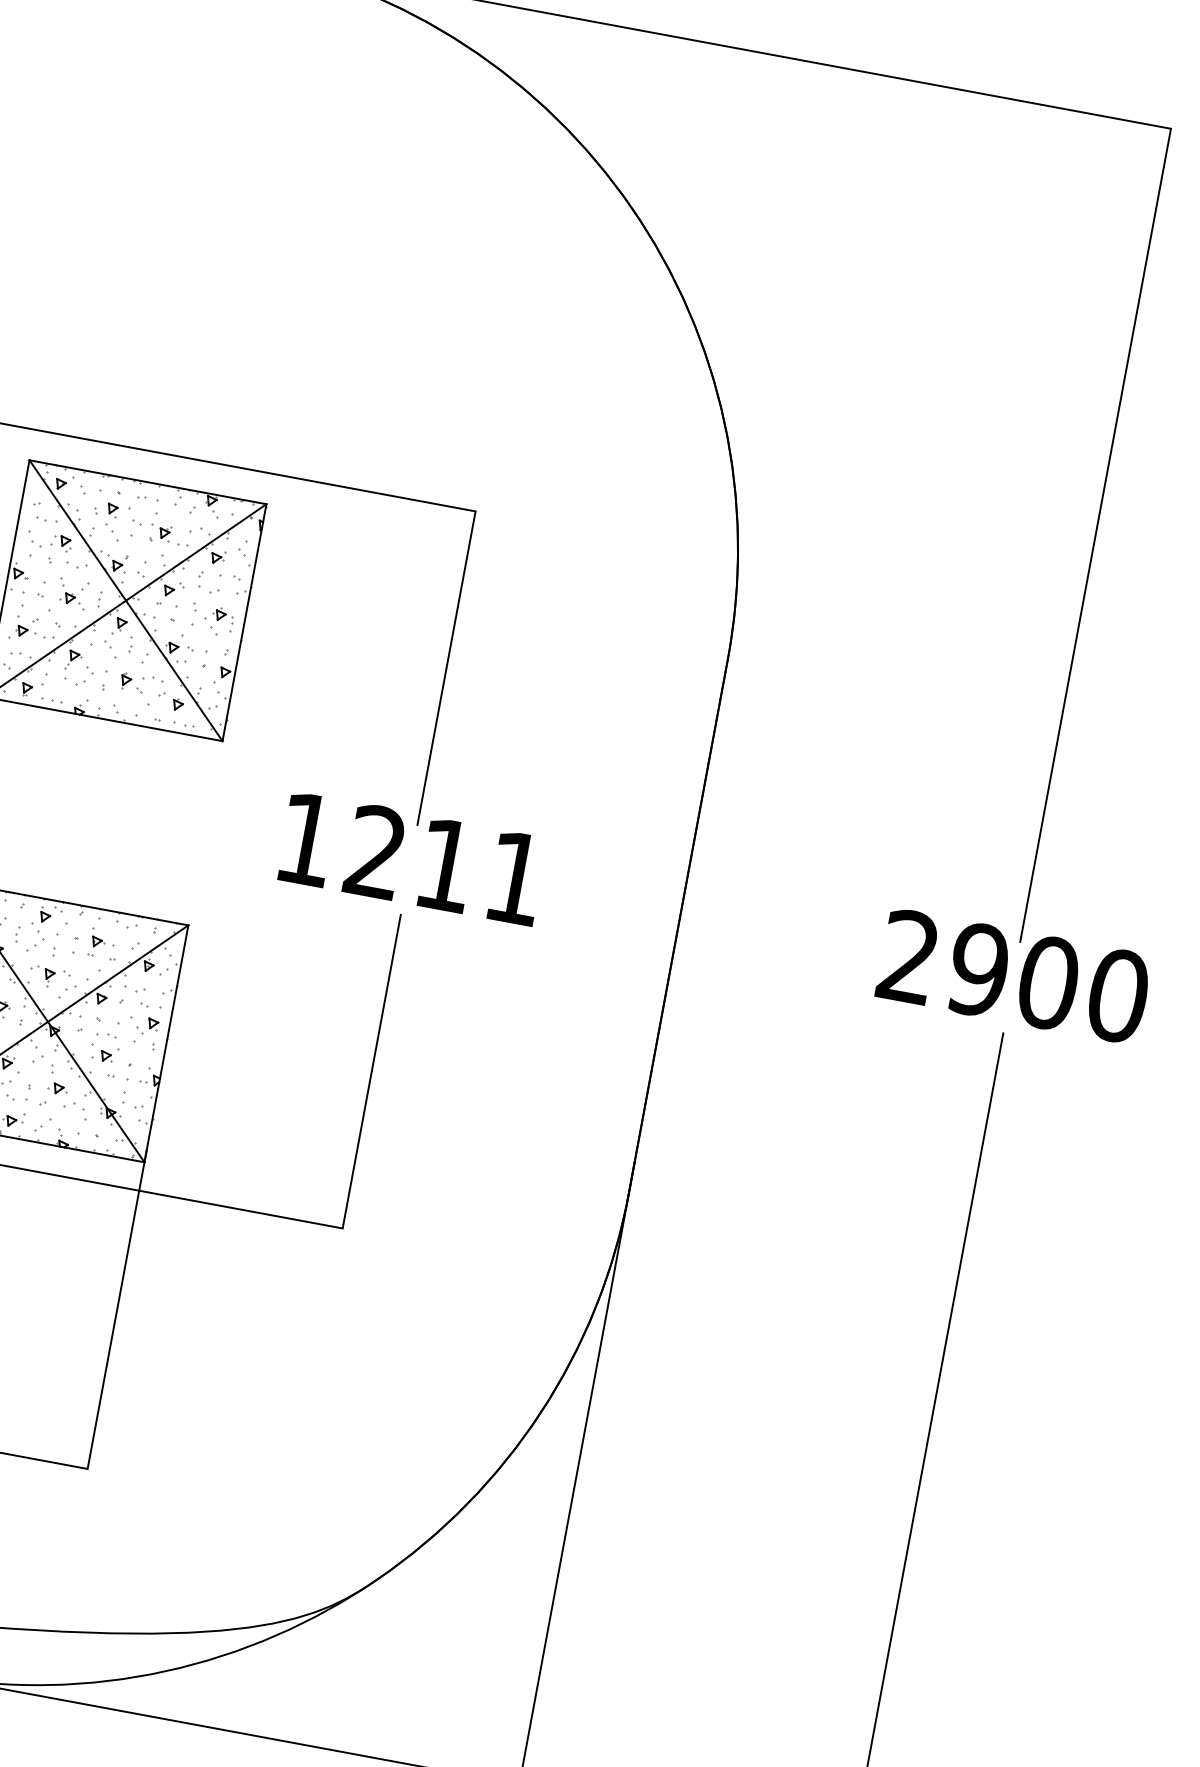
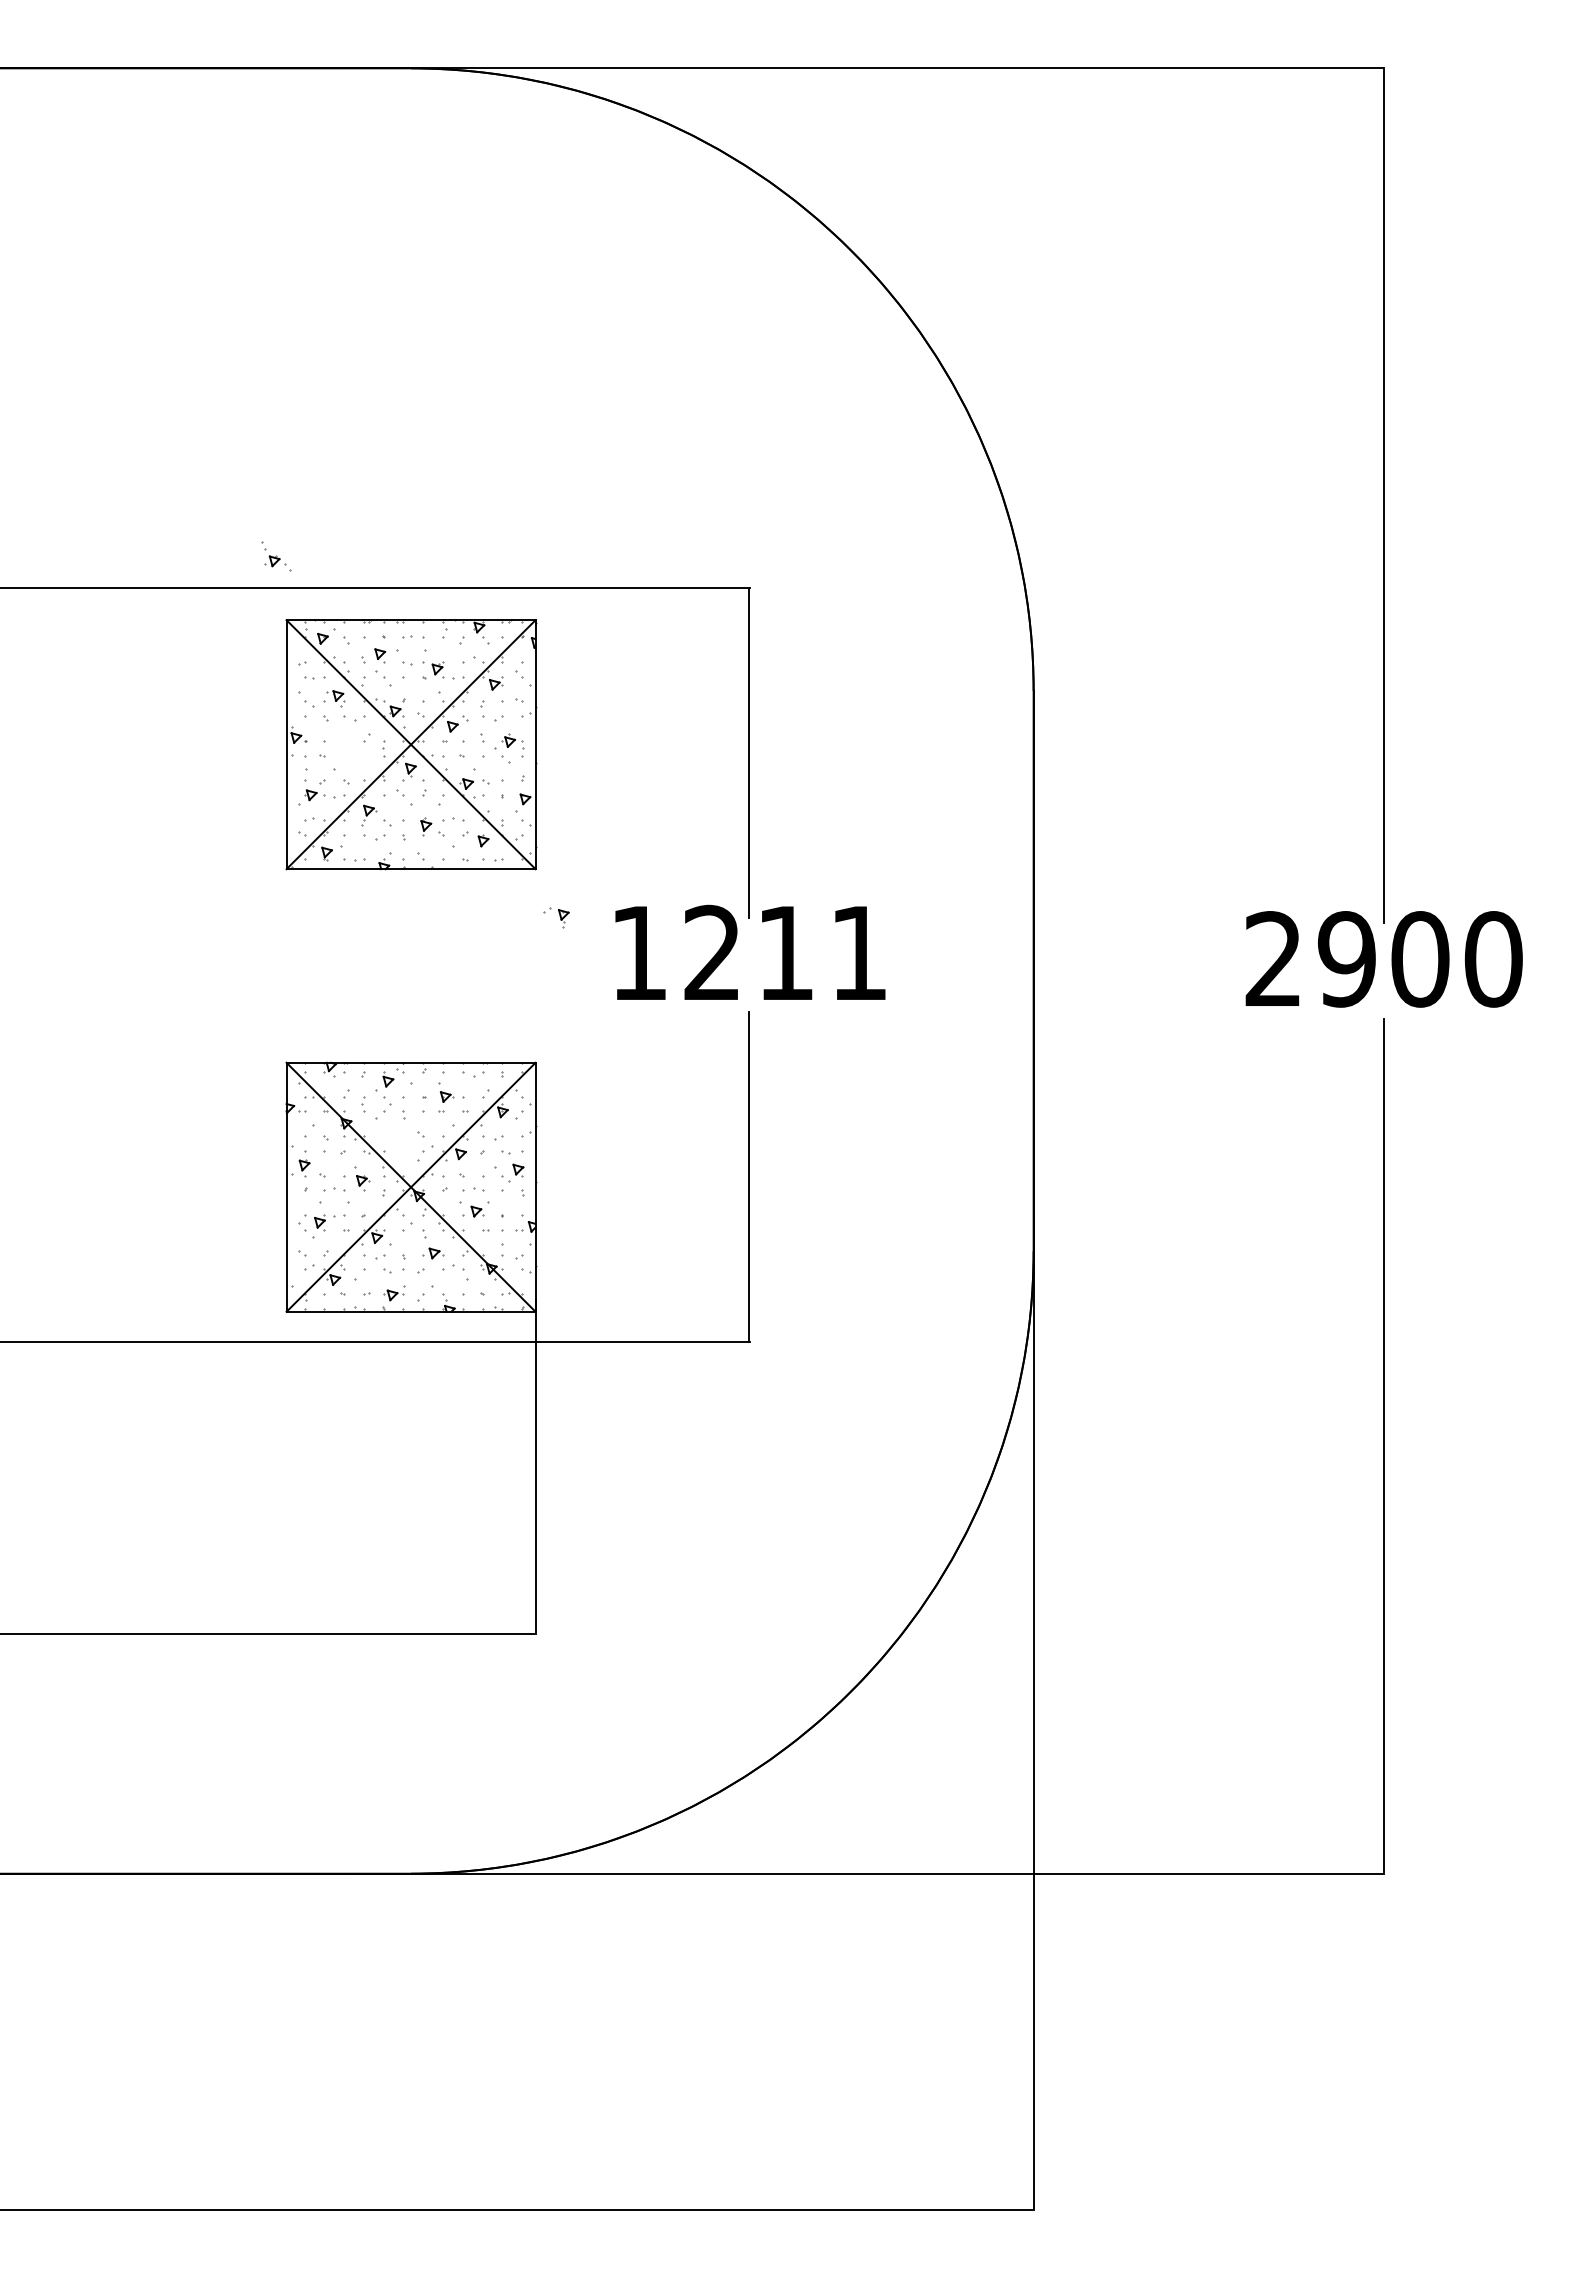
part: (72, 594) -> (276, 556), moved
part: (42, 975) -> (556, 917), moved

